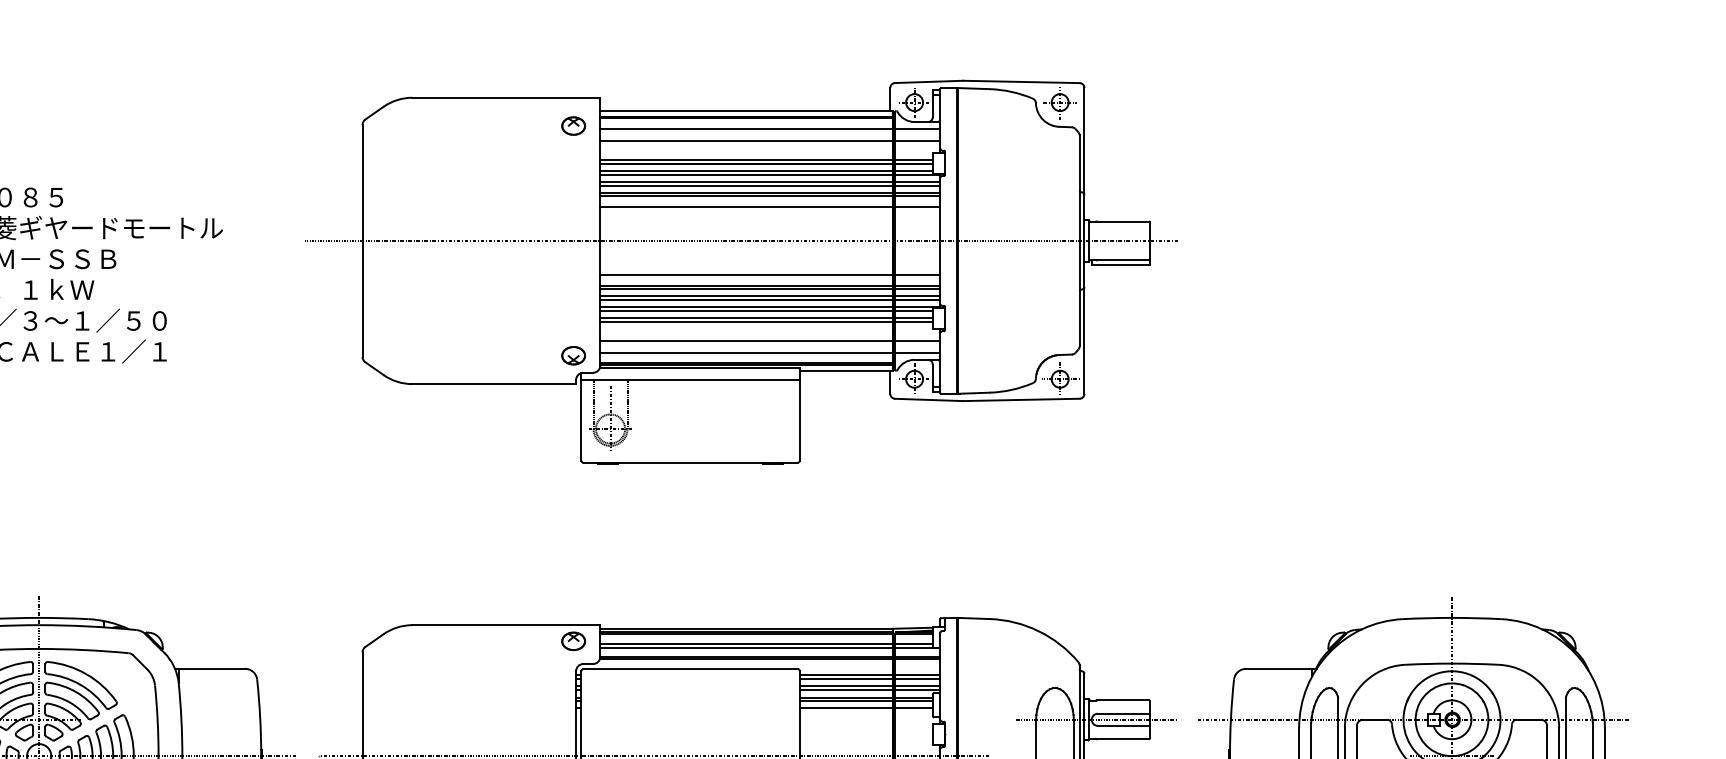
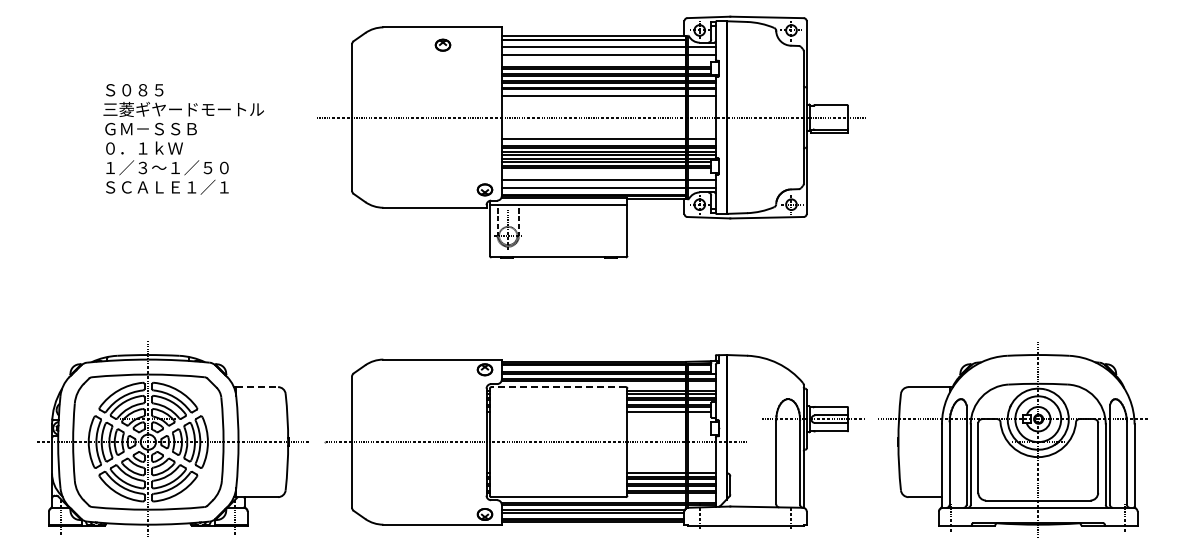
part: (572, 124) -> (442, 44), moved
line: (212, 669) -> (257, 387), solid -> dashed
line: (690, 669) -> (558, 387), solid -> dashed

